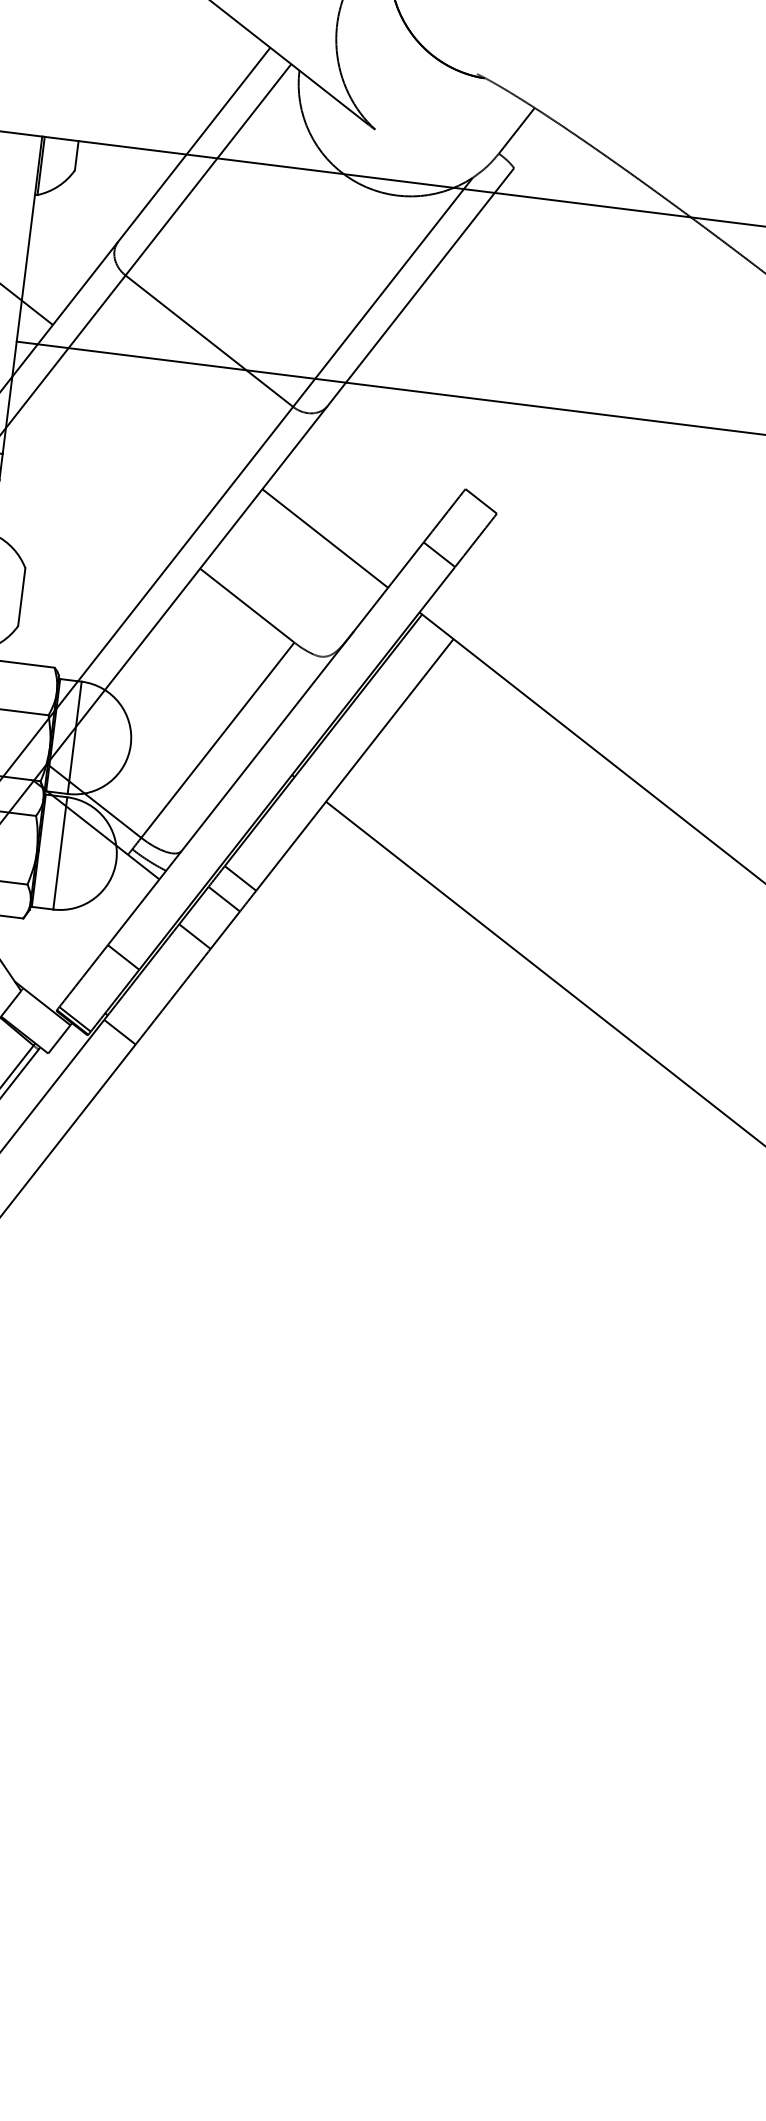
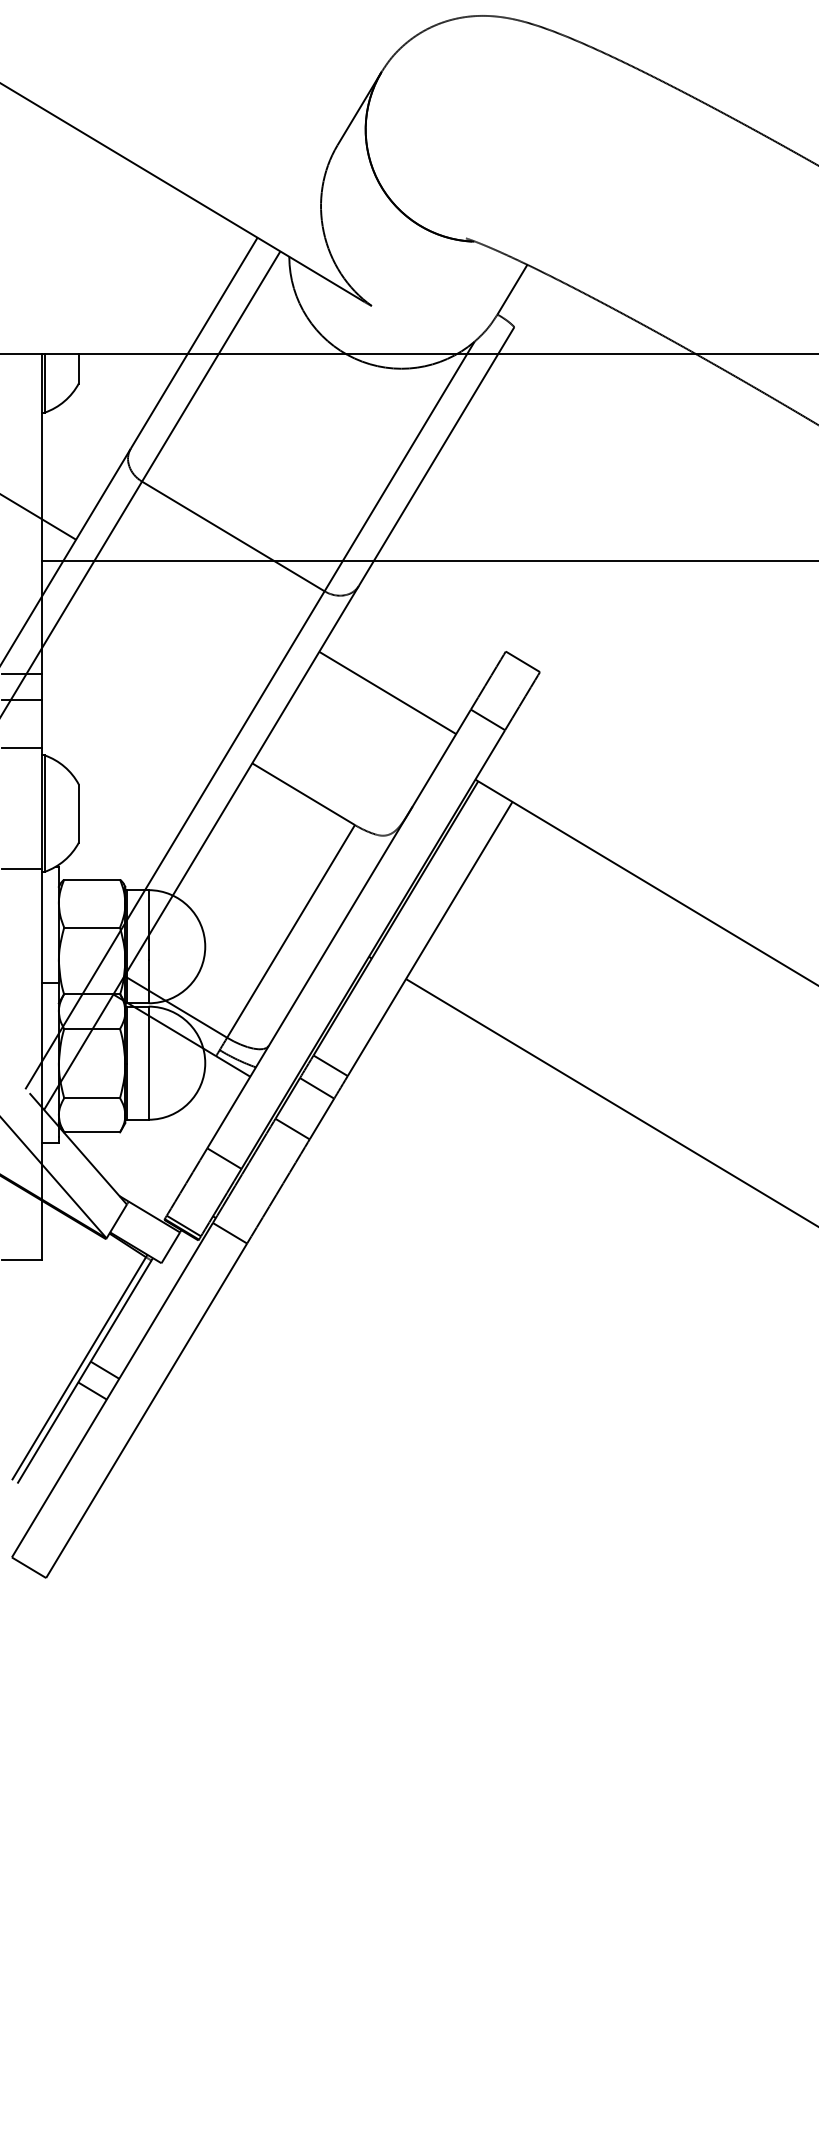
line: (325, 538) -> (387, 692), moved

